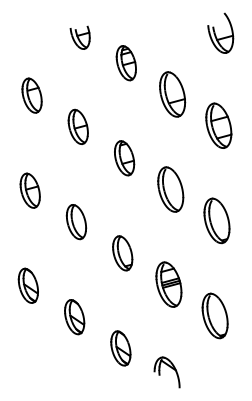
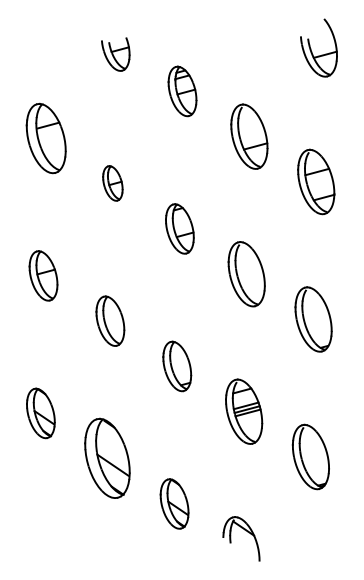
part: (31, 95) -> (45, 138), size x1.4
part: (77, 126) -> (111, 182), size x0.7
part: (74, 317) -> (107, 459), size x1.6

